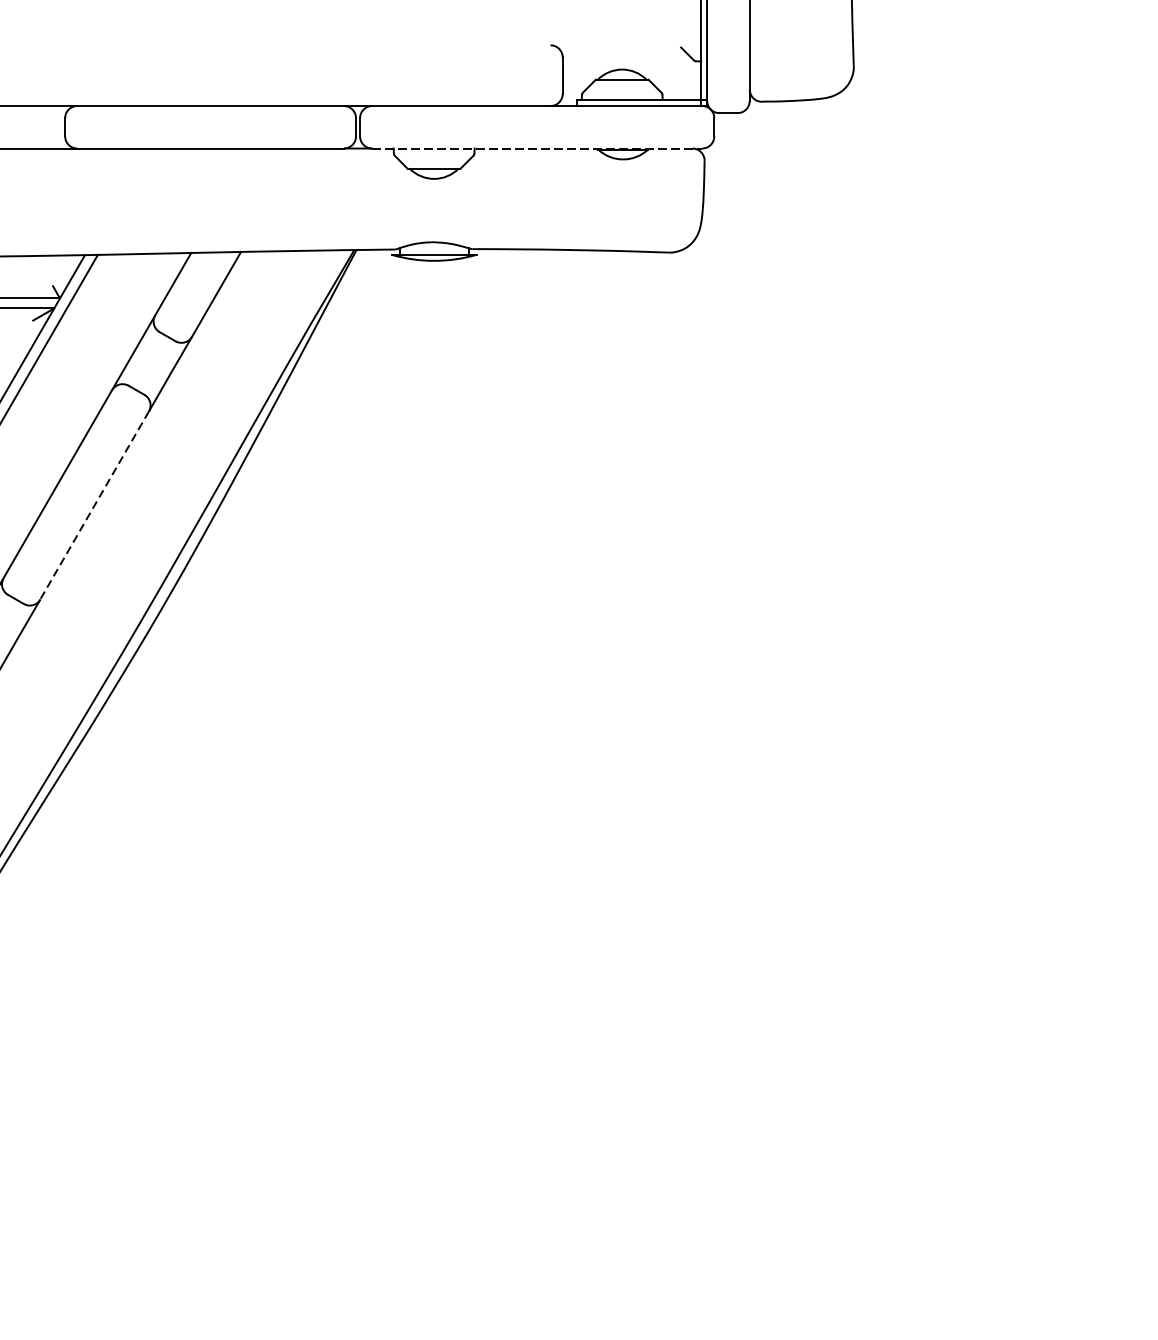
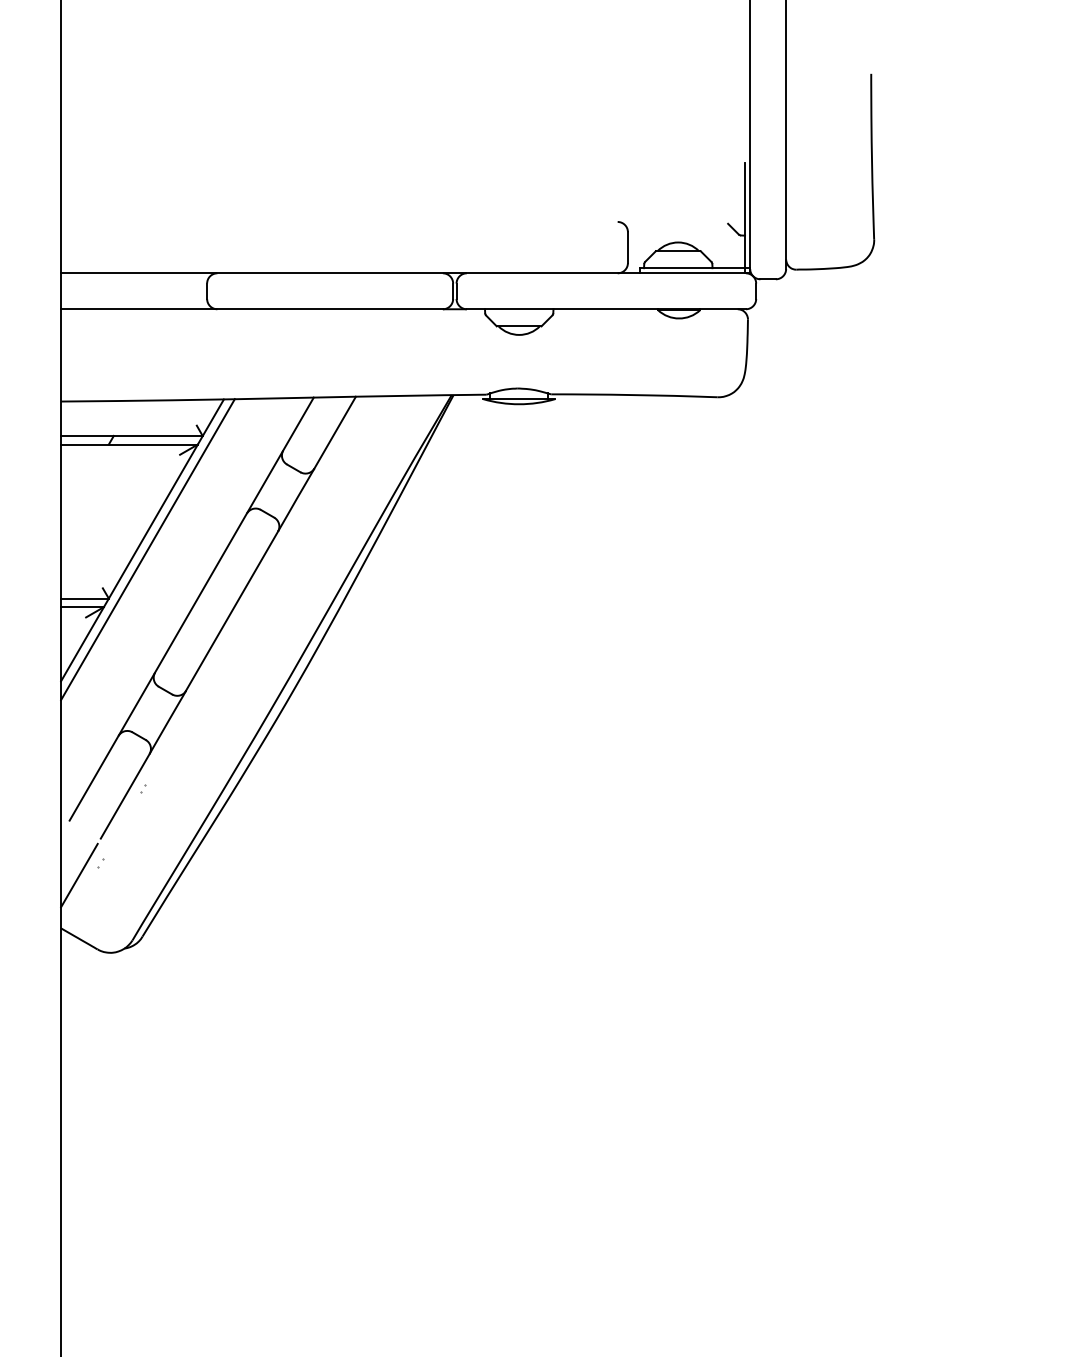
line: (537, 148) -> (606, 309), dashed -> solid
line: (95, 505) -> (232, 611), dashed -> solid

